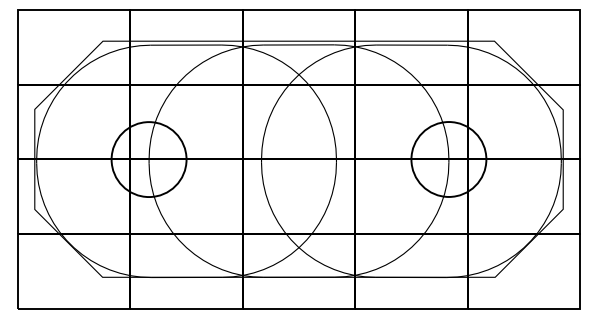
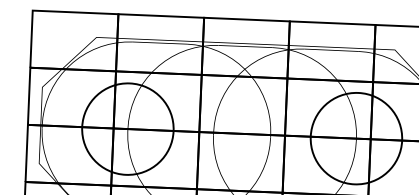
circle: (148, 159) -> (127, 129), size x1.6
circle: (448, 159) -> (356, 138), size x1.6

